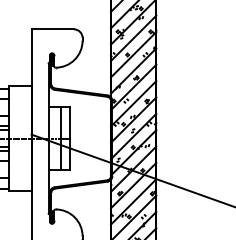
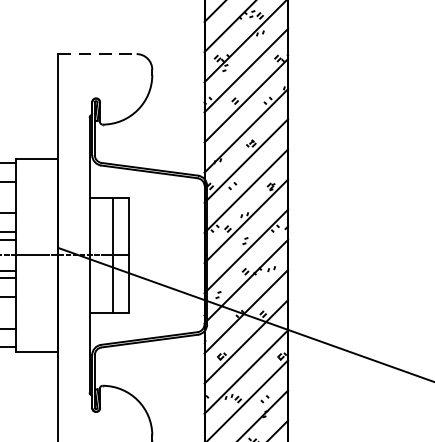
line: (53, 29) -> (98, 54), solid -> dashed

